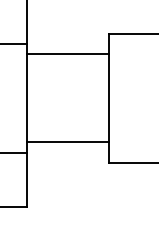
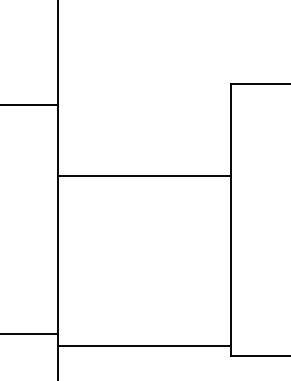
line: (67, 54) -> (144, 176), moved
line: (67, 142) -> (144, 346), moved

